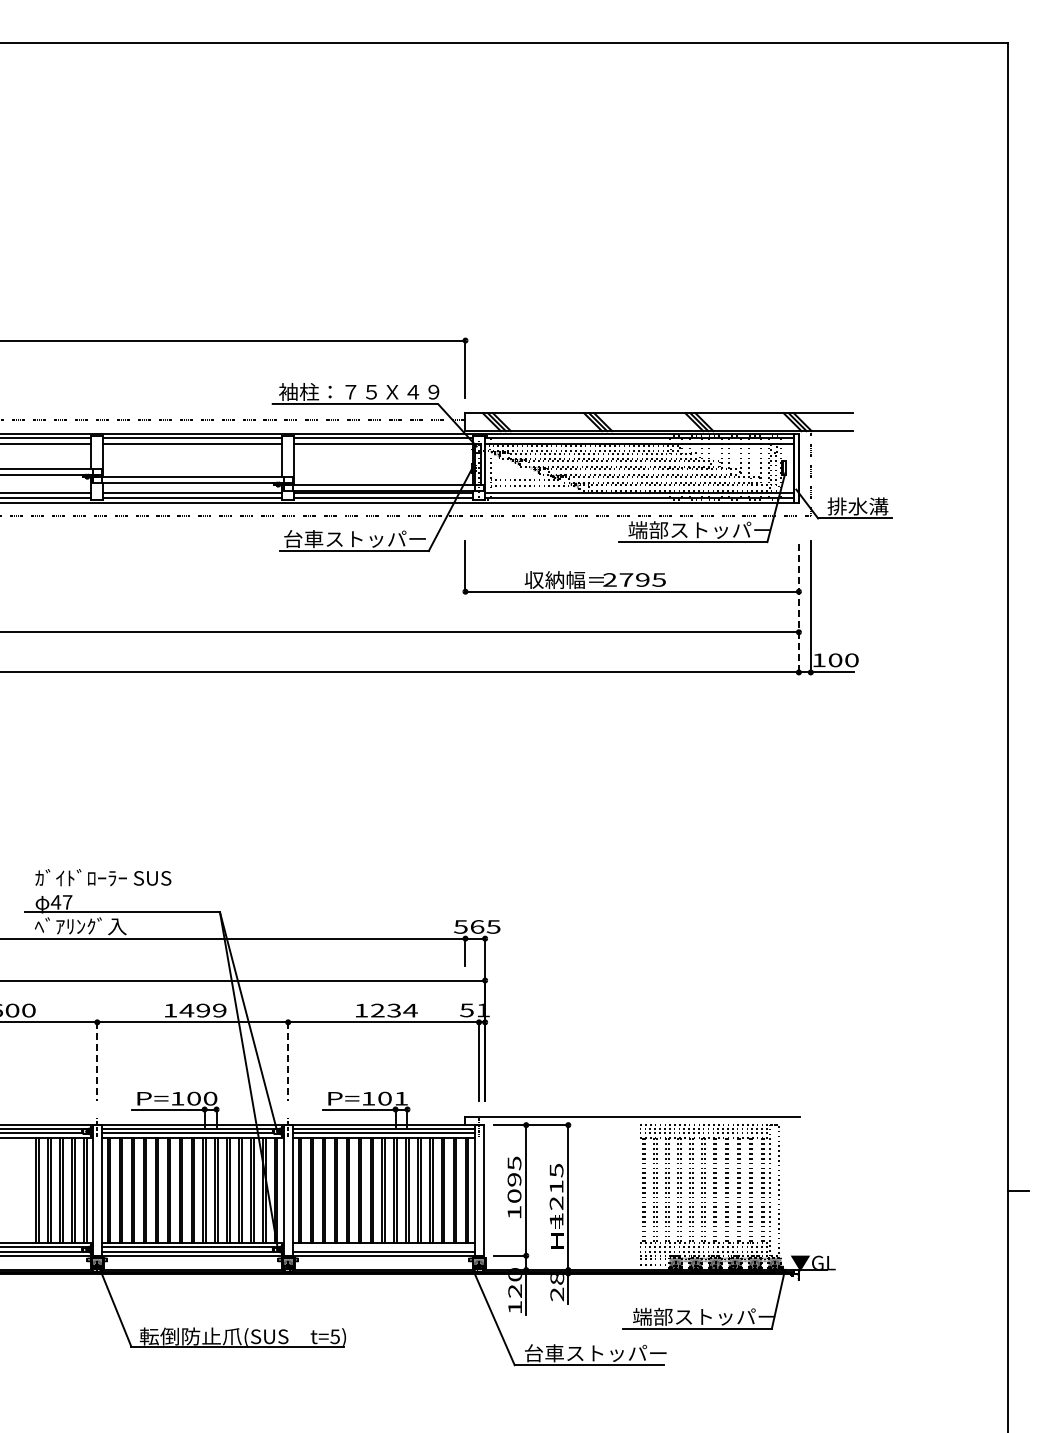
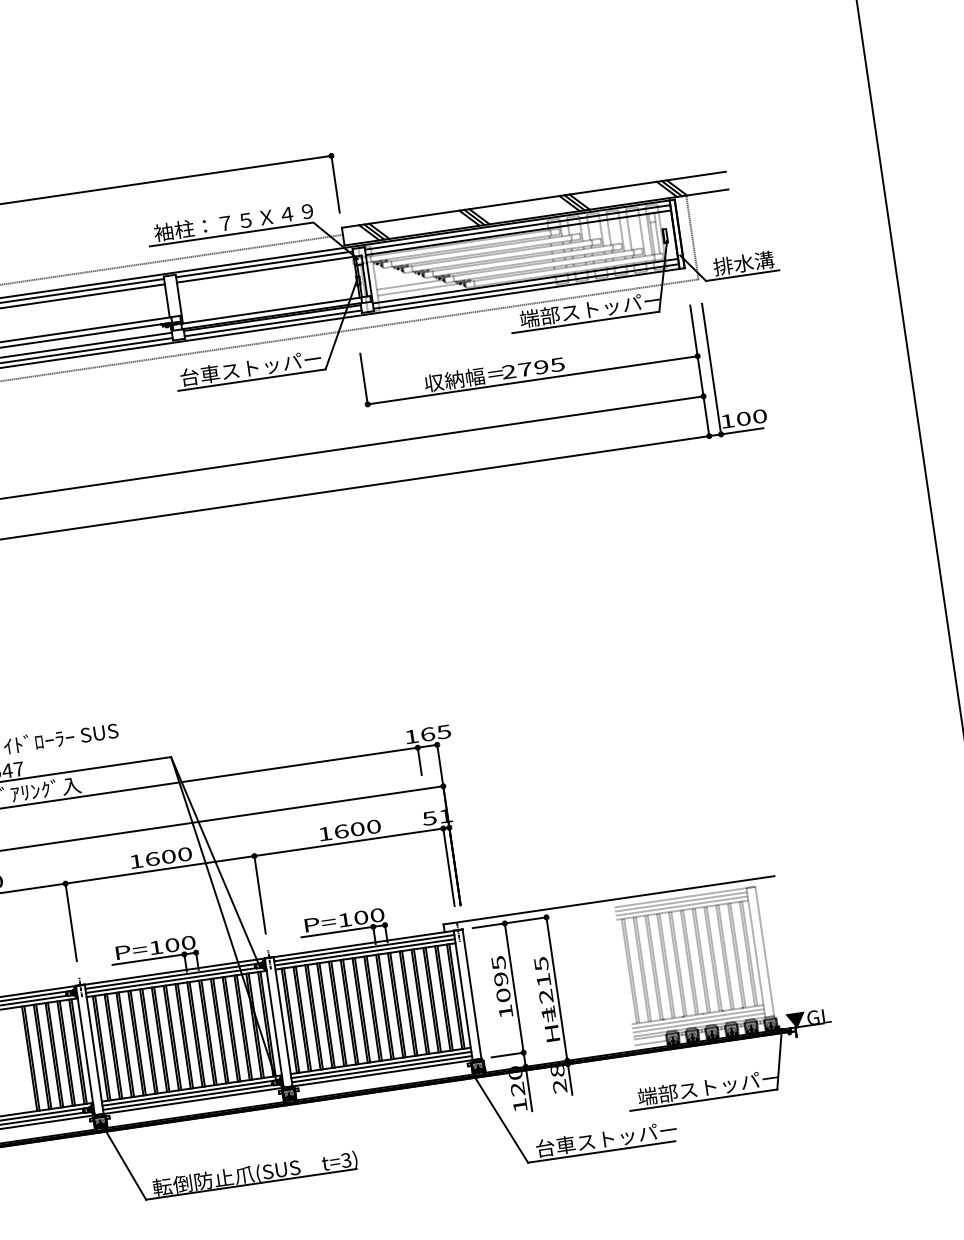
line: (798, 606) -> (699, 370), dashed -> solid
text: (460, 926) -> (411, 736), 565 -> 165
text: (202, 1010) -> (167, 856), 1499 -> 1600
text: (394, 1010) -> (357, 829), 1234 -> 1600
line: (97, 1062) -> (71, 923), dashed -> solid
line: (288, 1062) -> (260, 895), dashed -> solid
text: (401, 1098) -> (377, 915), P=101 -> P=100
line: (383, 1247) -> (381, 1065), added
text: (335, 1336) -> (346, 1160), t=5) -> t=3)

